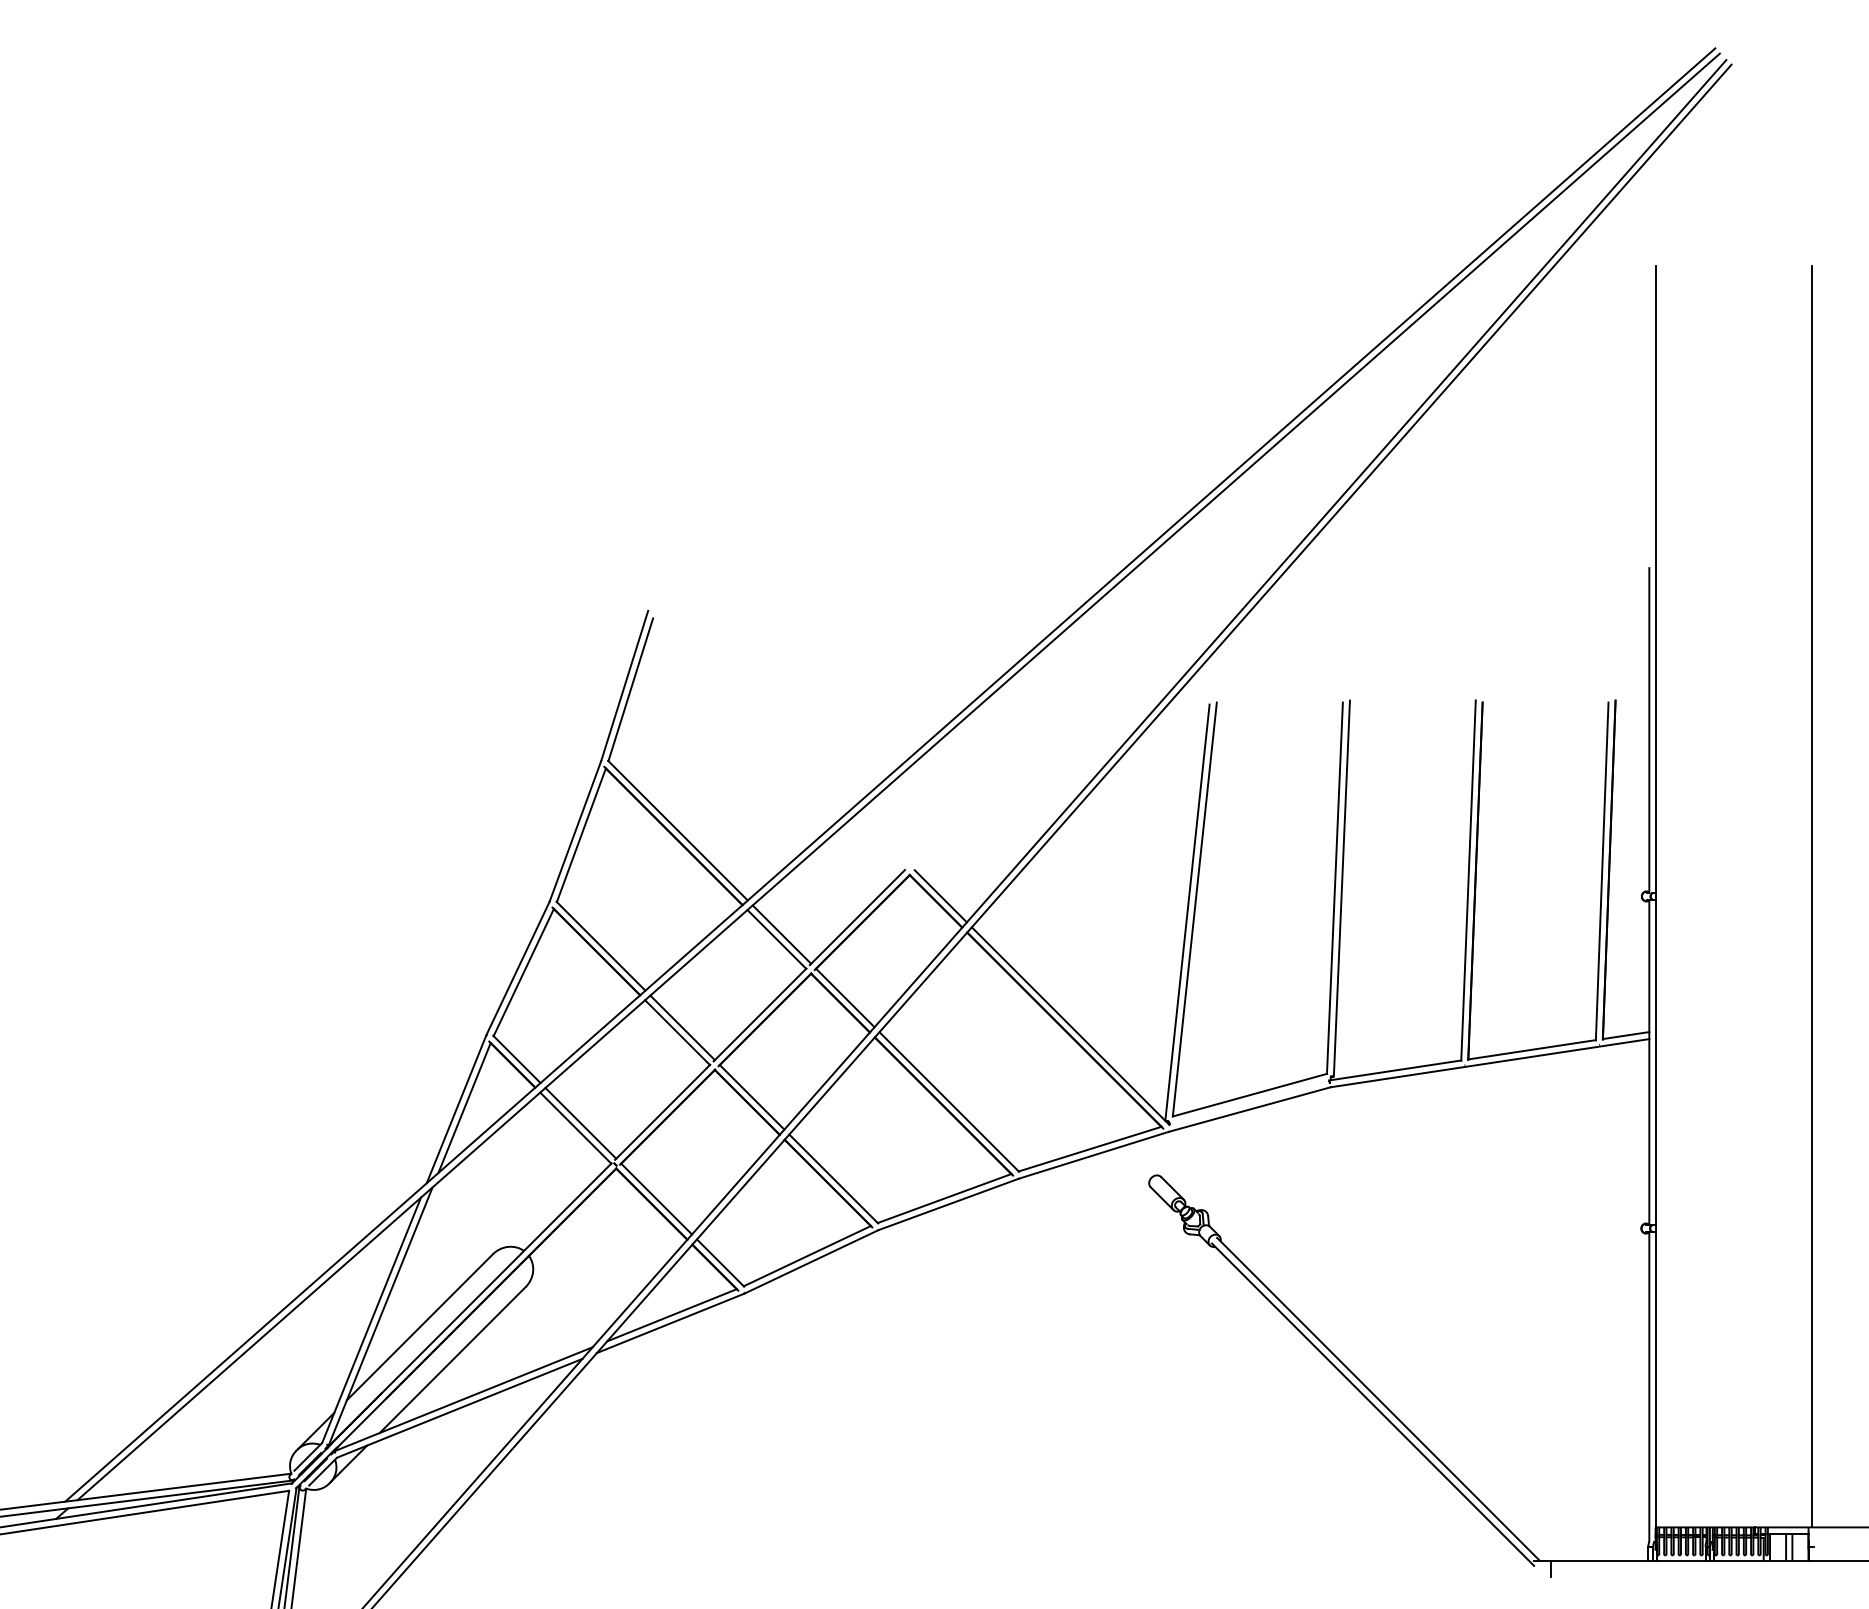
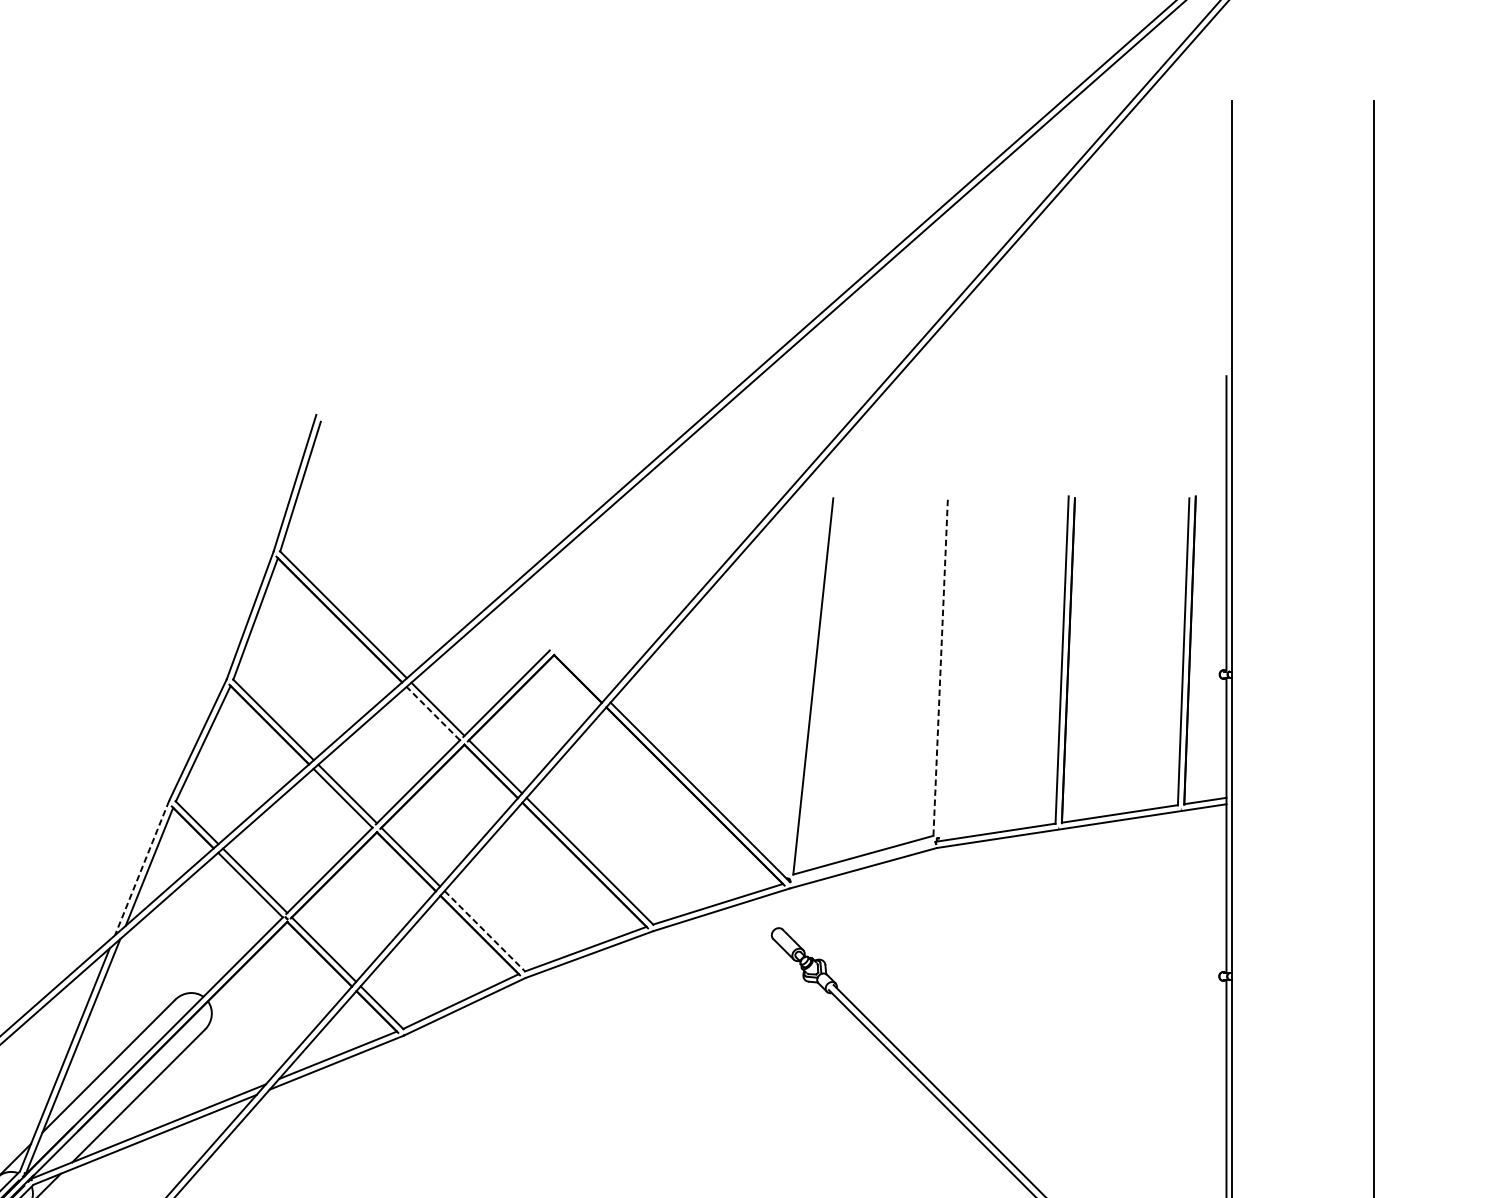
line: (1334, 888) -> (940, 667), solid -> dashed
line: (1341, 888) -> (946, 667), removed
line: (940, 896) -> (582, 674), removed
line: (1187, 912) -> (806, 689), removed
line: (776, 939) -> (433, 713), solid -> dashed
line: (456, 1109) -> (142, 868), solid -> dashed
line: (833, 1178) -> (484, 930), solid -> dashed

